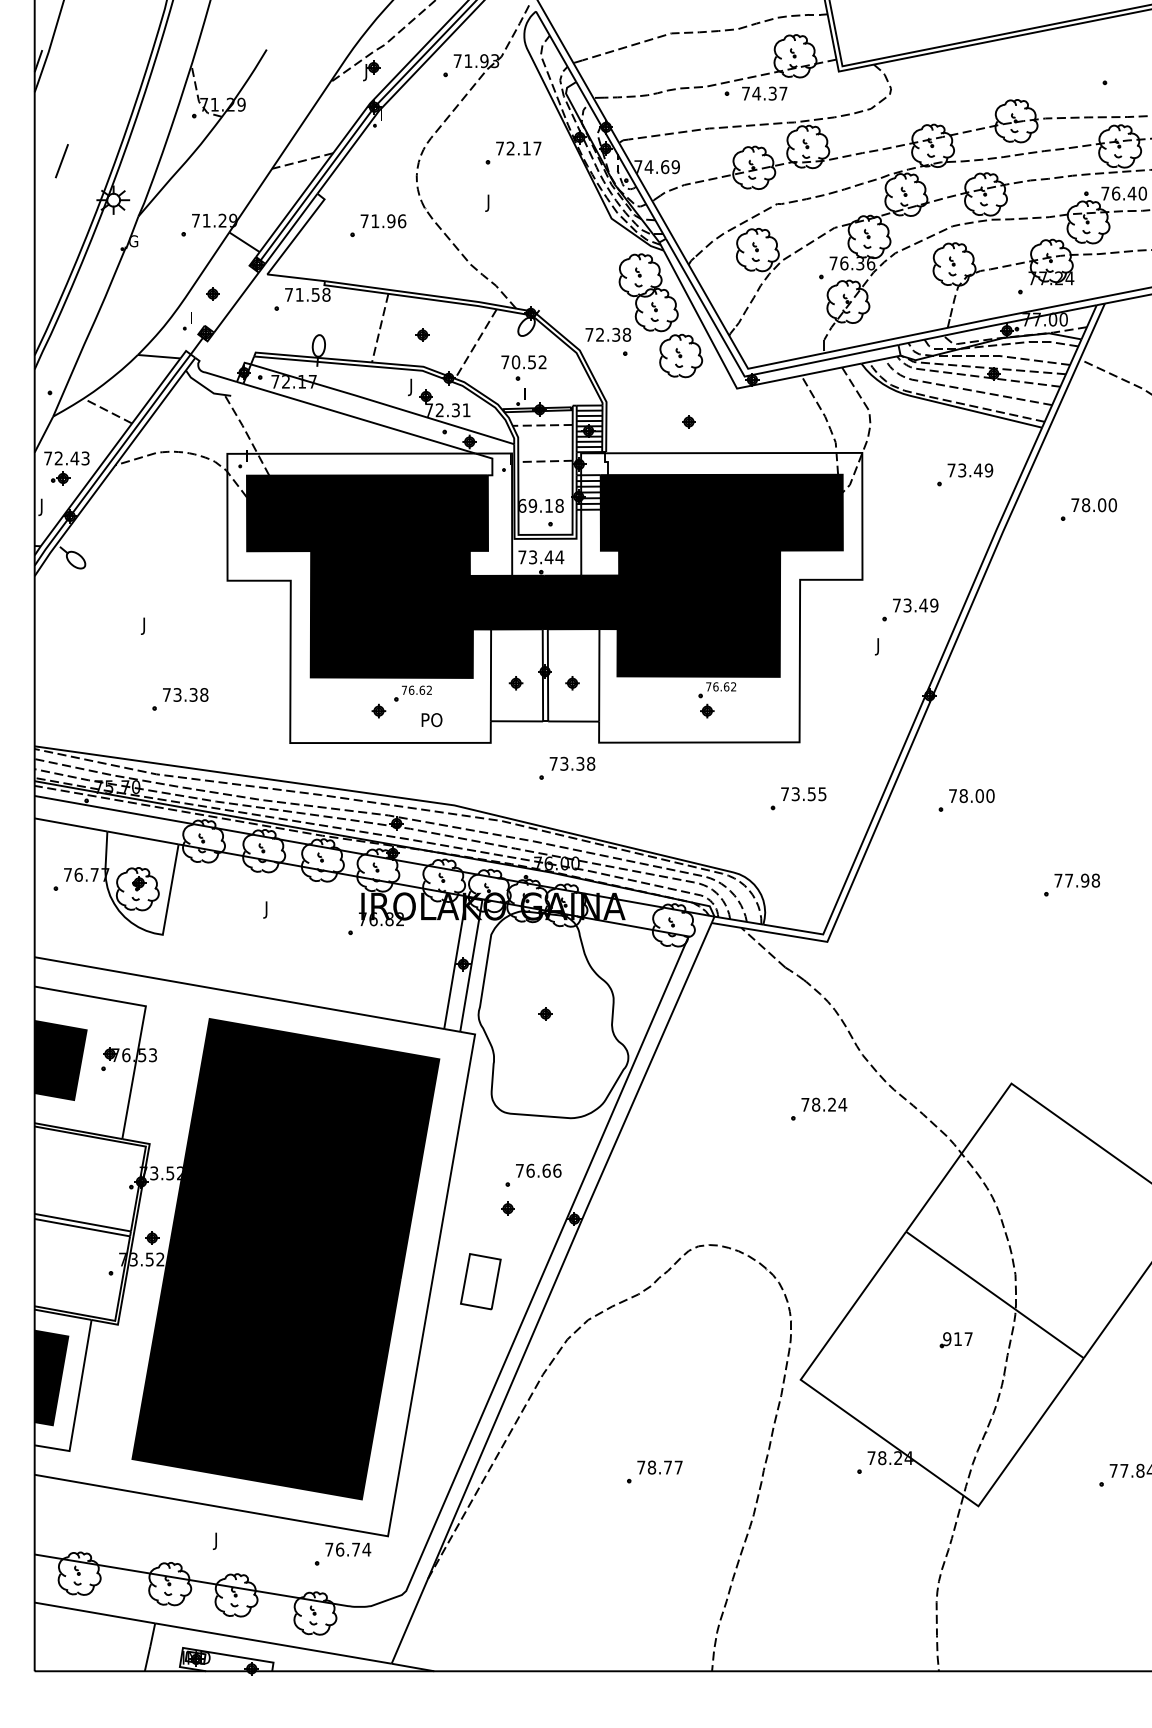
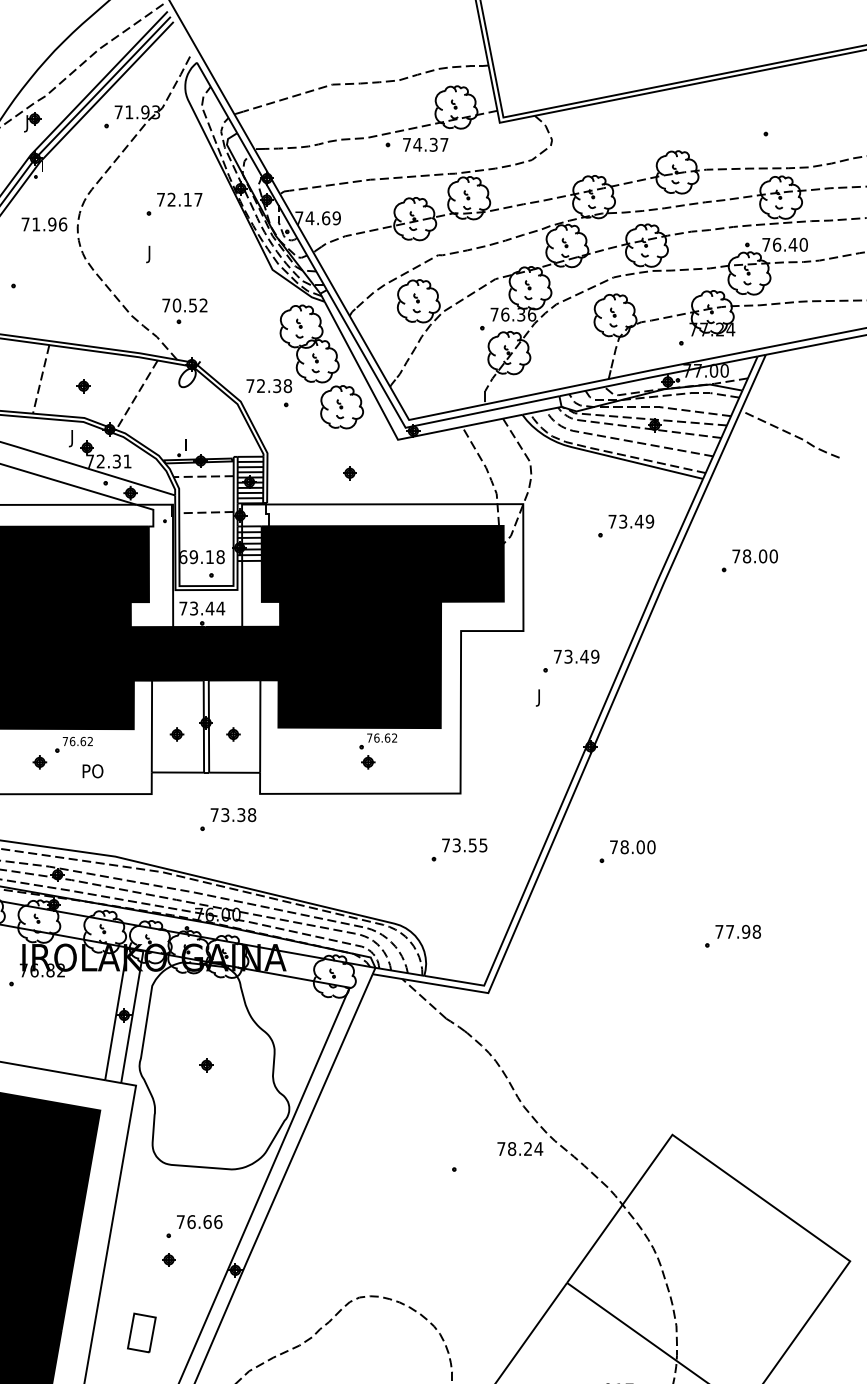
text: (383, 221) -> (44, 224), moved
part: (523, 367) -> (184, 310), moved
text: (824, 1104) -> (520, 1148), moved
part: (480, 1281) -> (141, 1332), size x0.7

